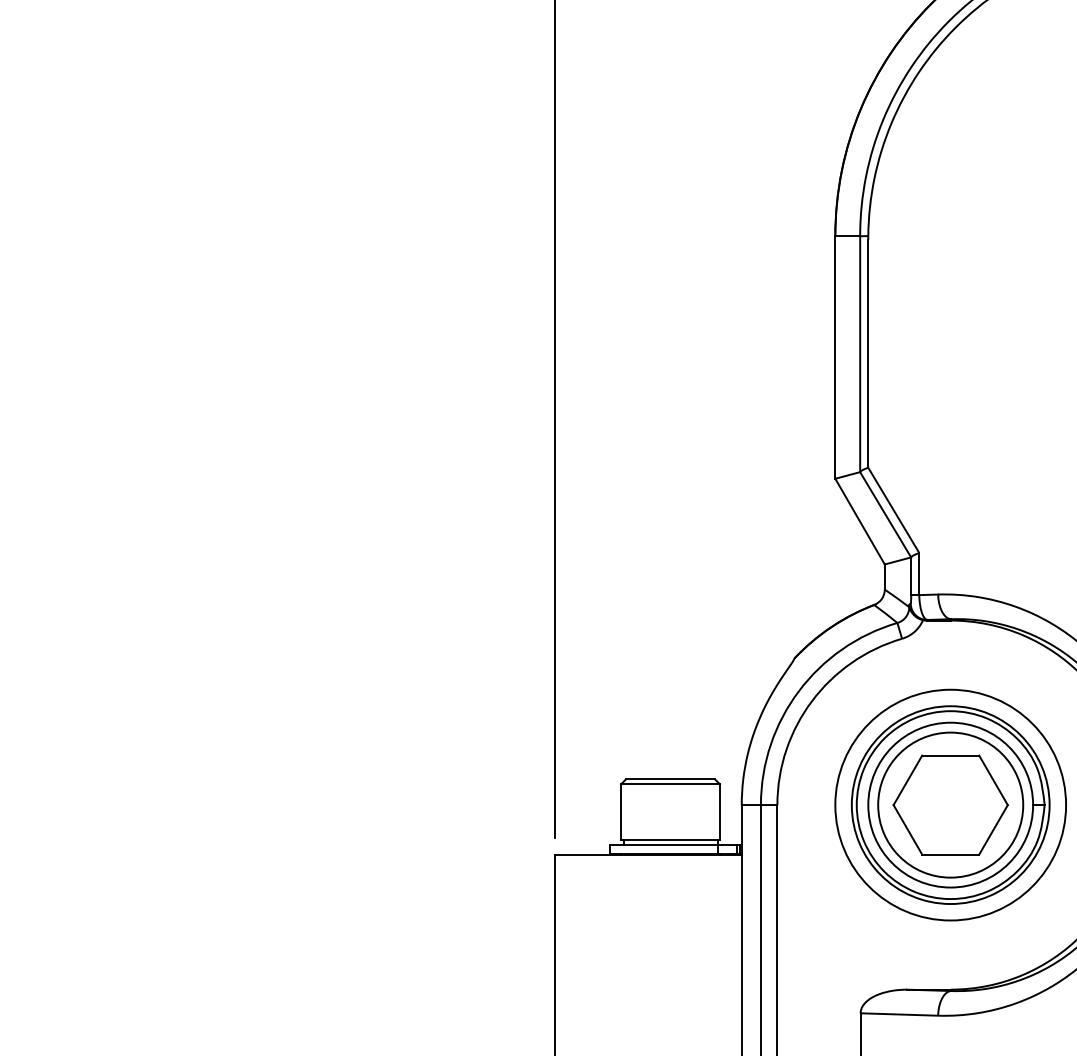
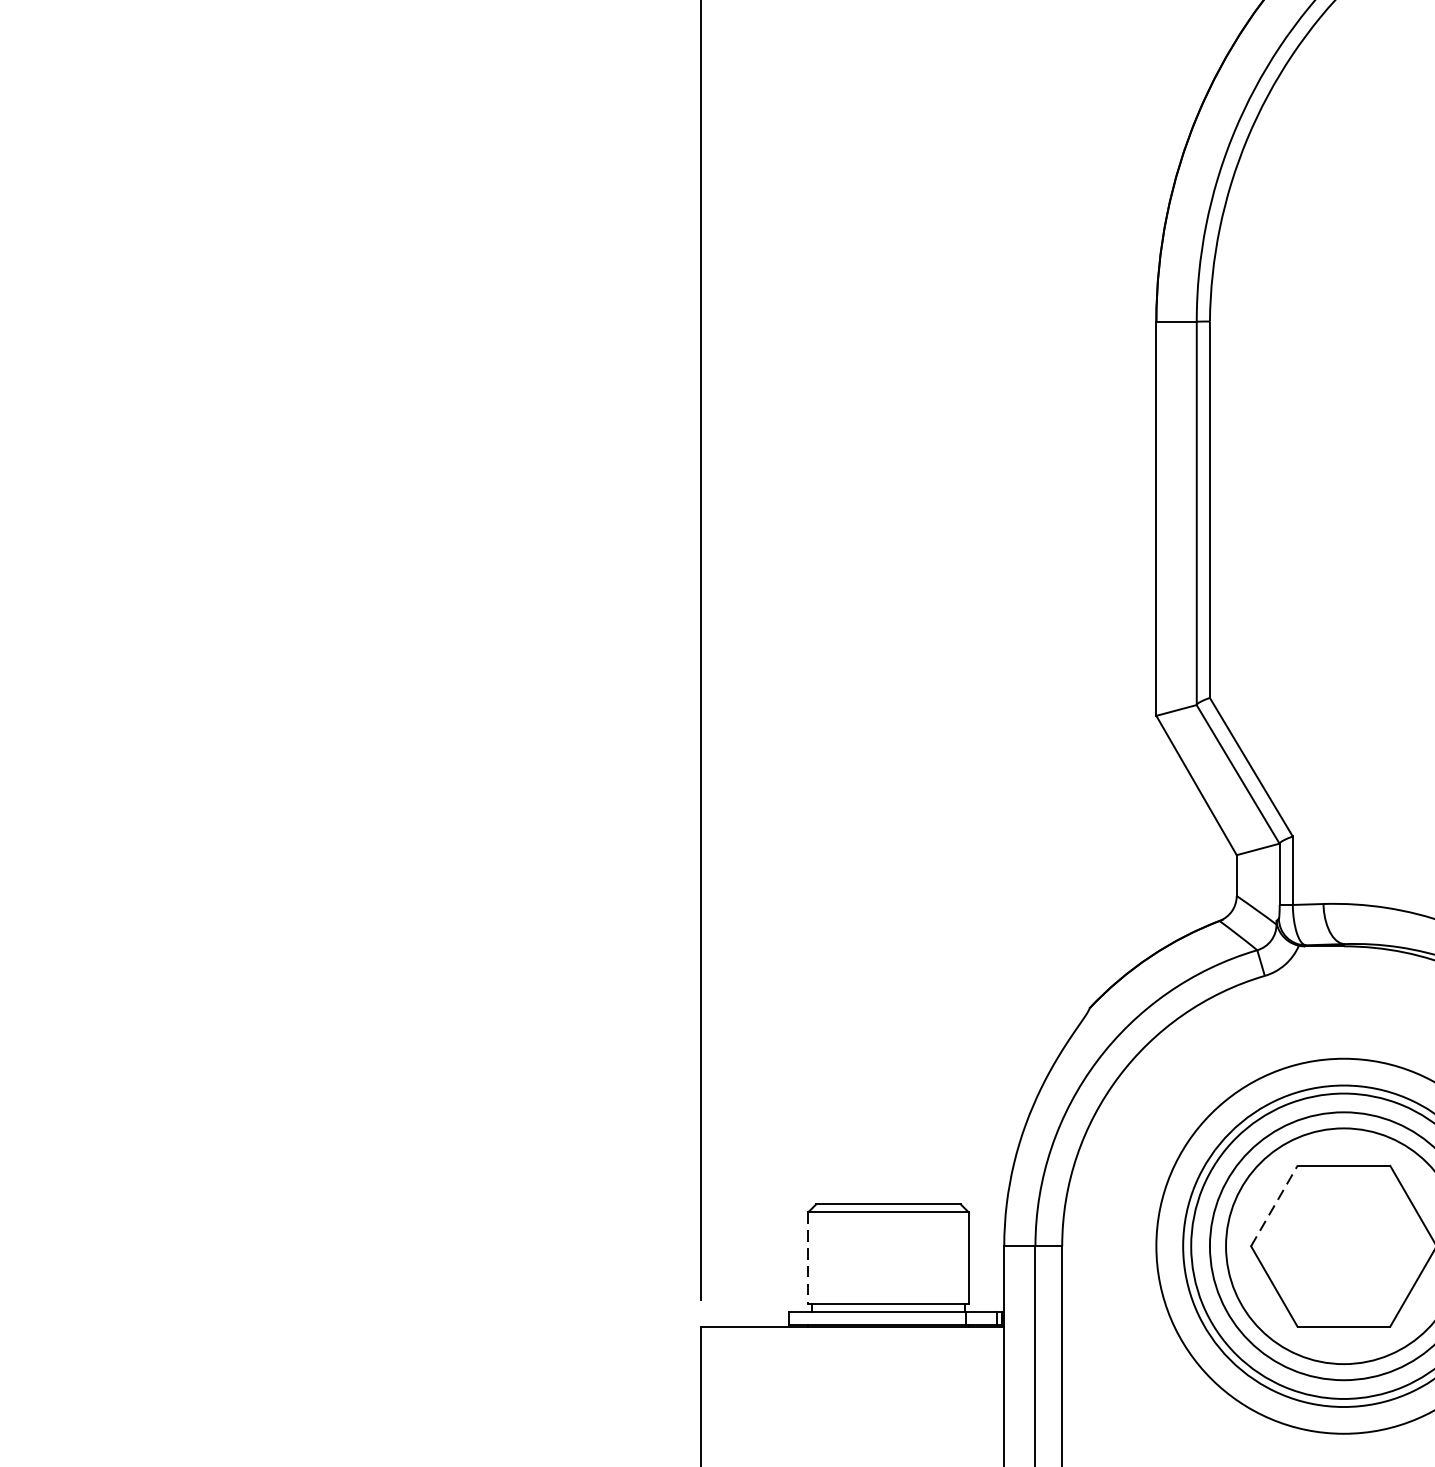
line: (907, 780) -> (1273, 1206), solid -> dashed
line: (621, 812) -> (808, 1258), solid -> dashed

